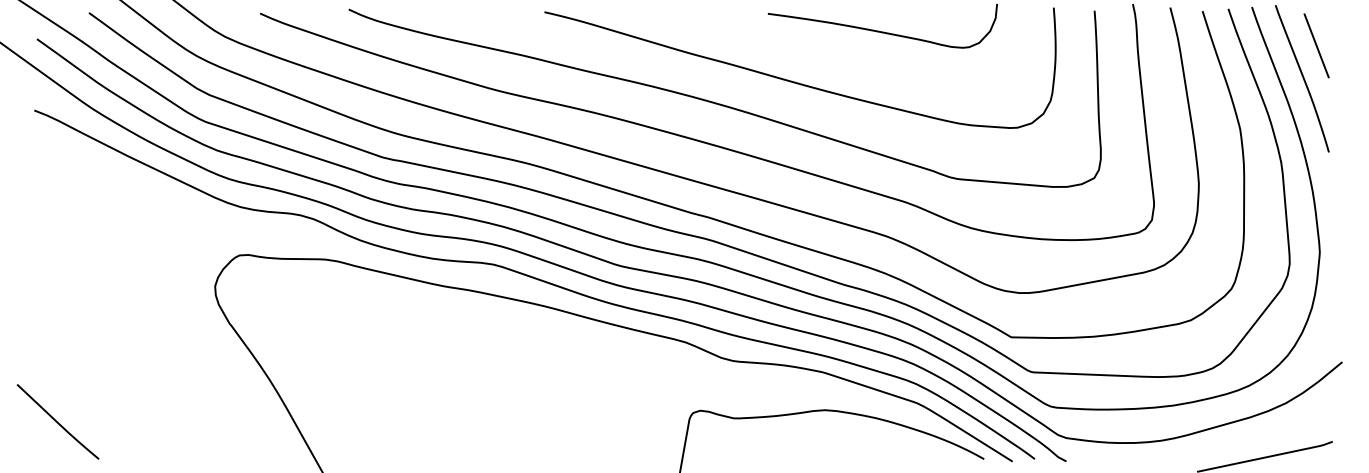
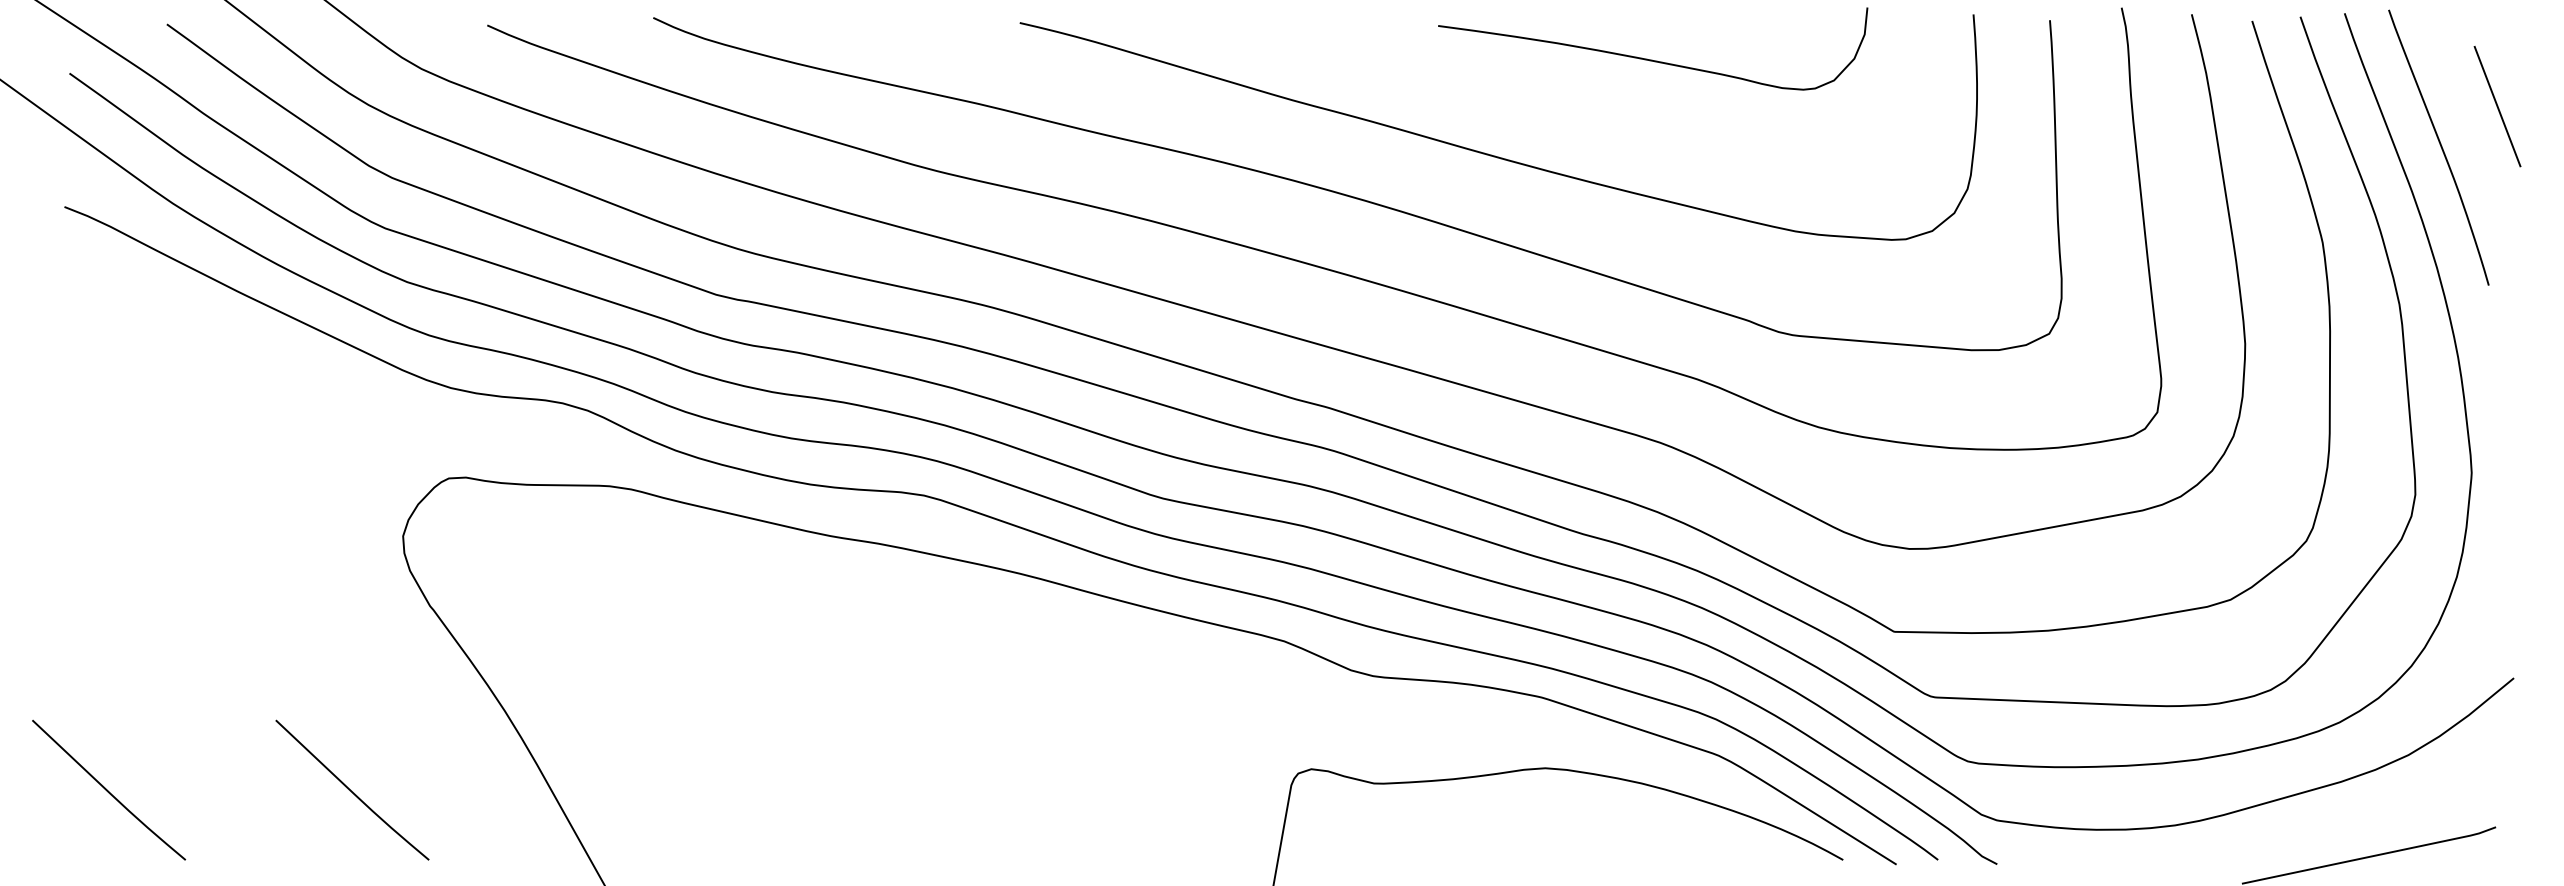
line: (1316, 45) -> (2497, 105), moved
curve: (187, 421) -> (351, 789), added

